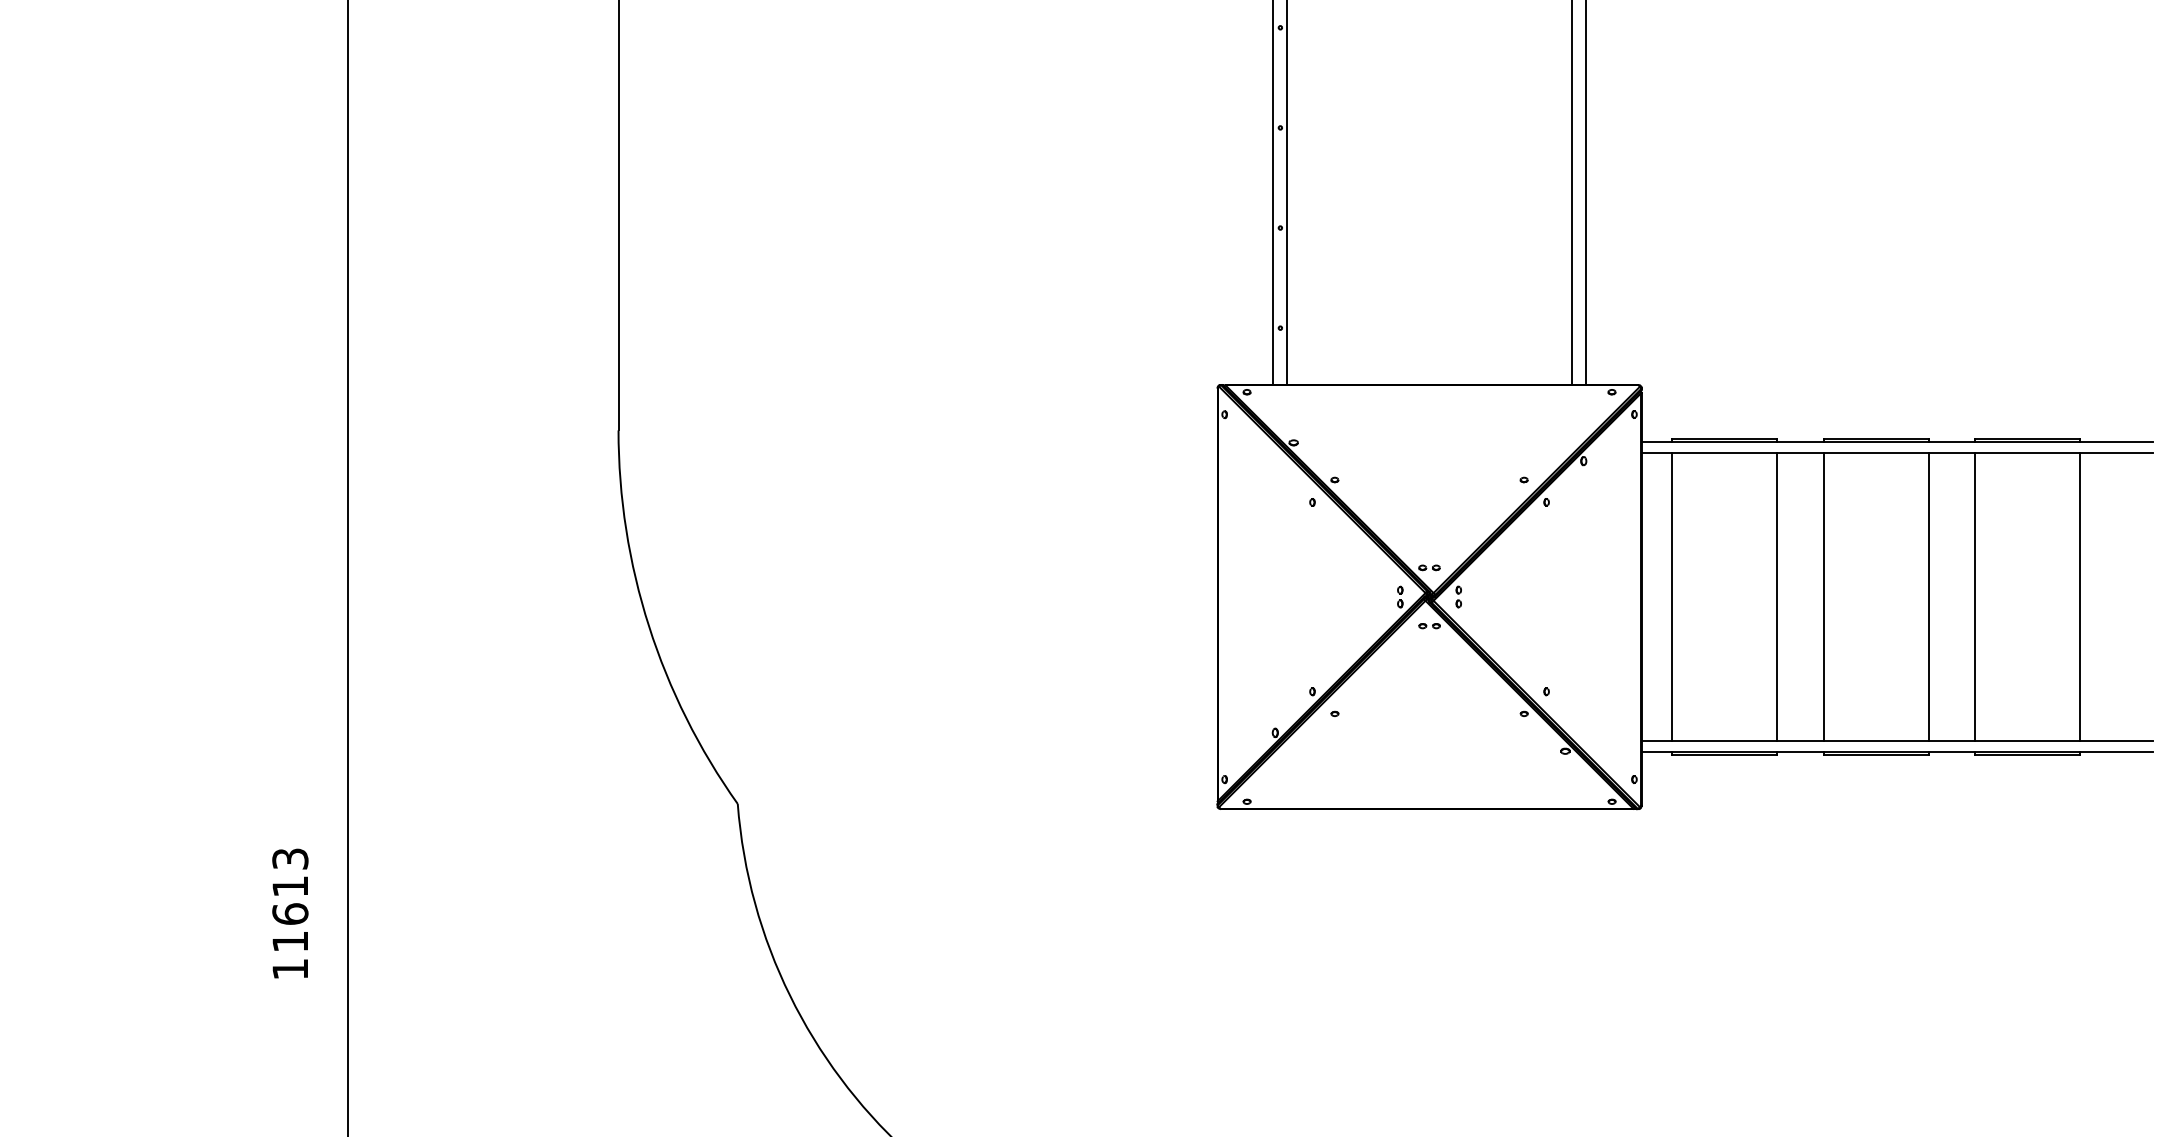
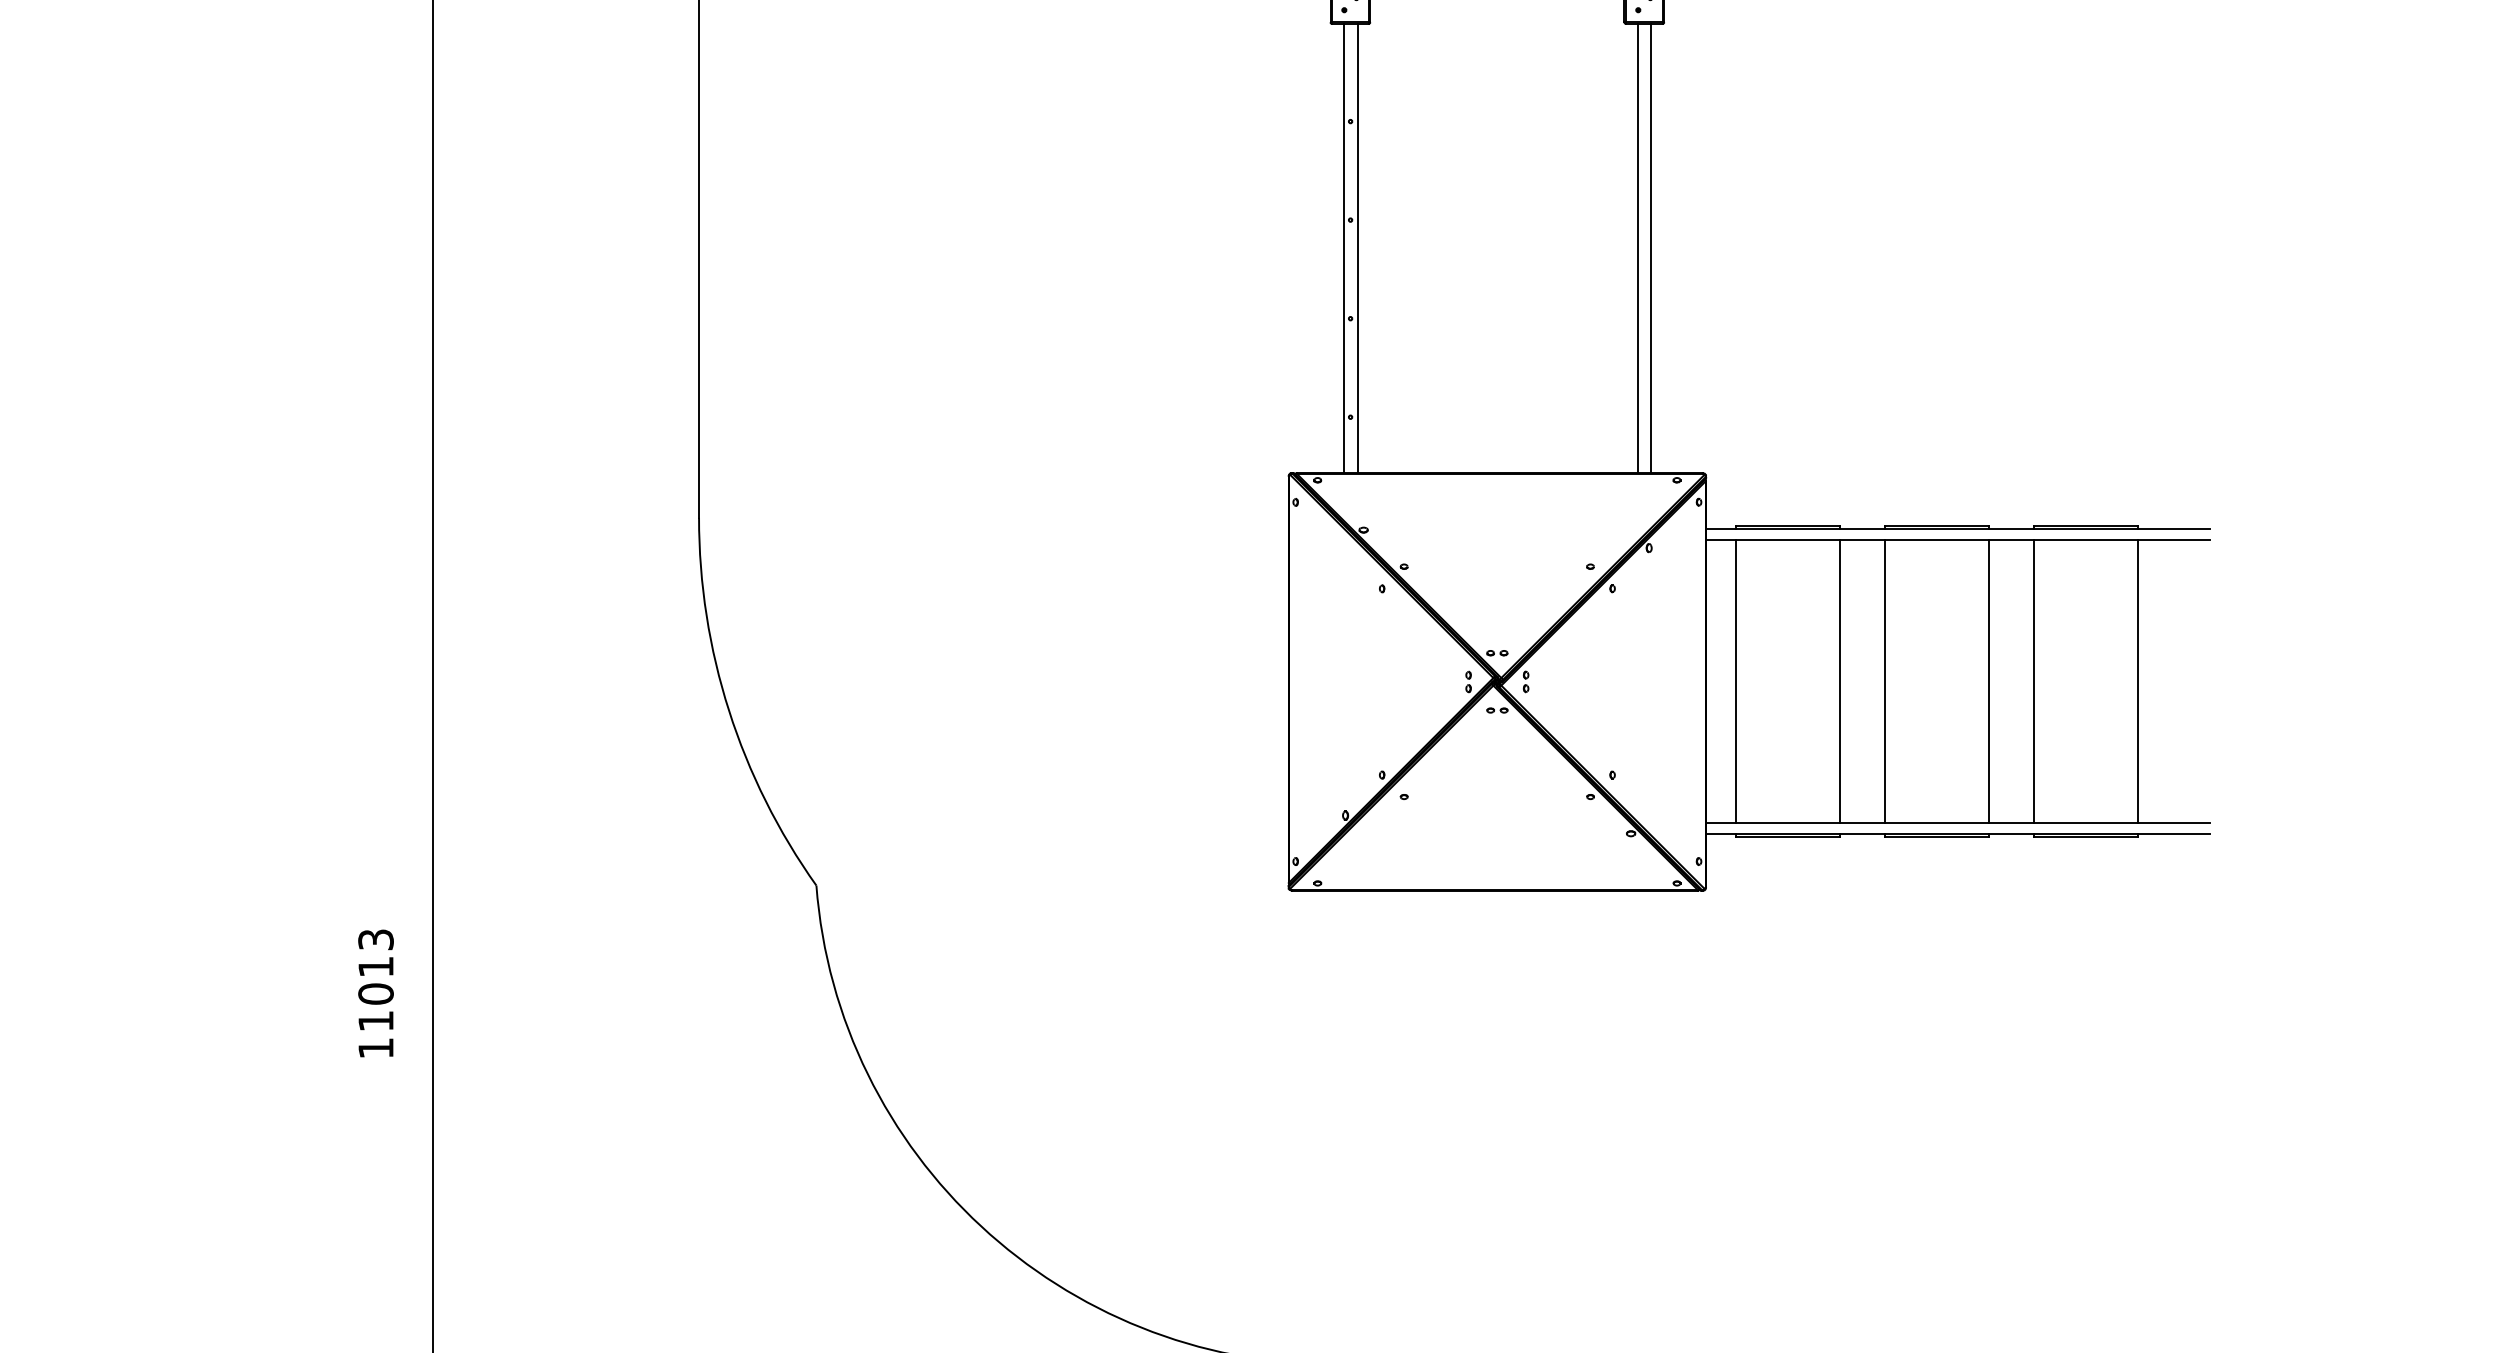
text: (289, 913) -> (375, 993), 11613 -> 11013

